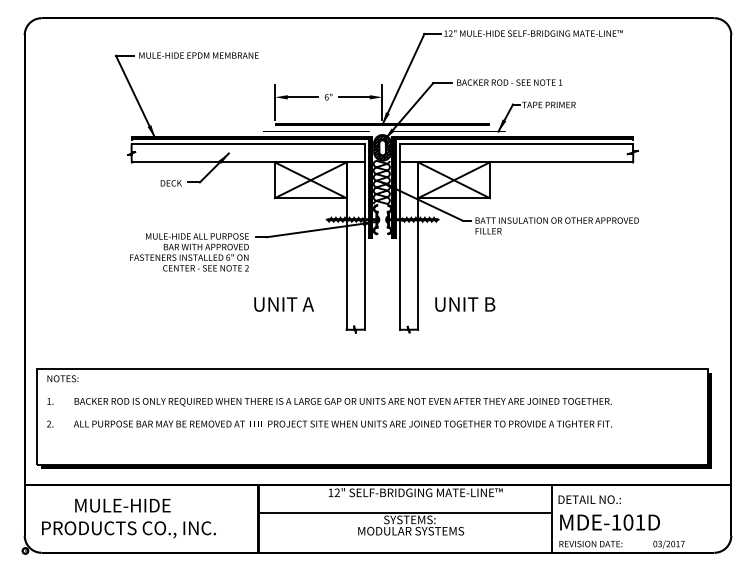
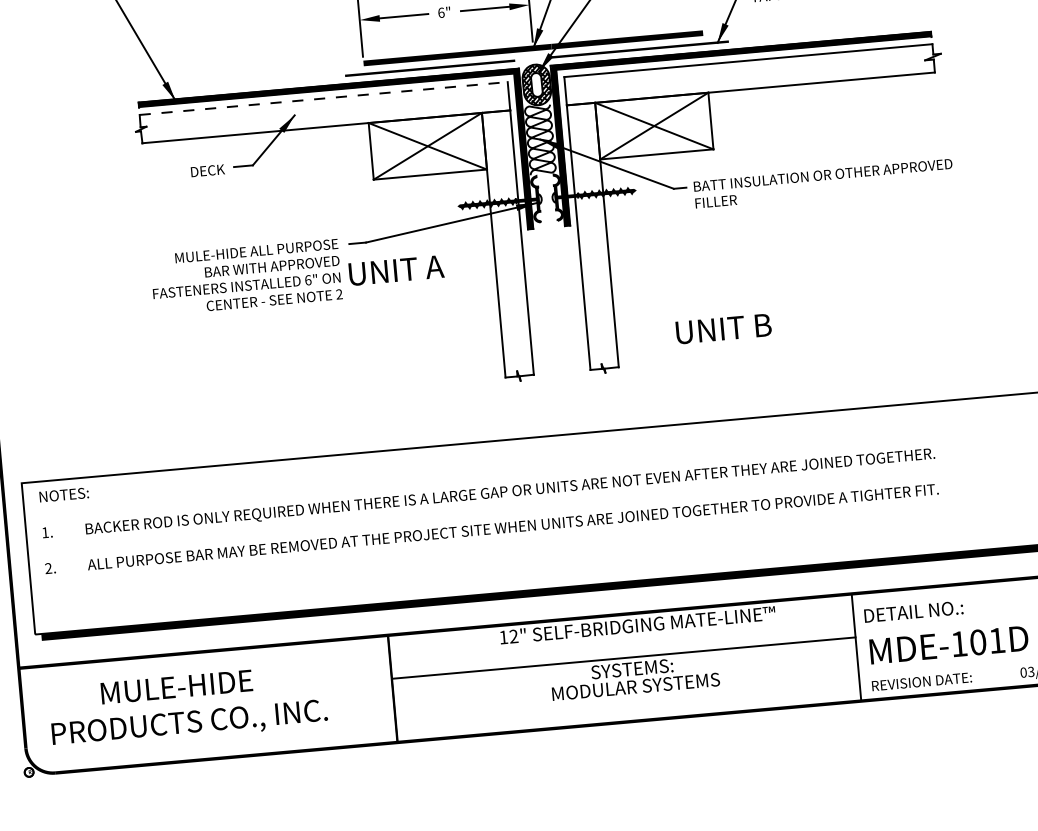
line: (248, 144) -> (324, 98), solid -> dashed
text: (283, 304) -> (395, 270), moved
text: (465, 304) -> (724, 328), moved

